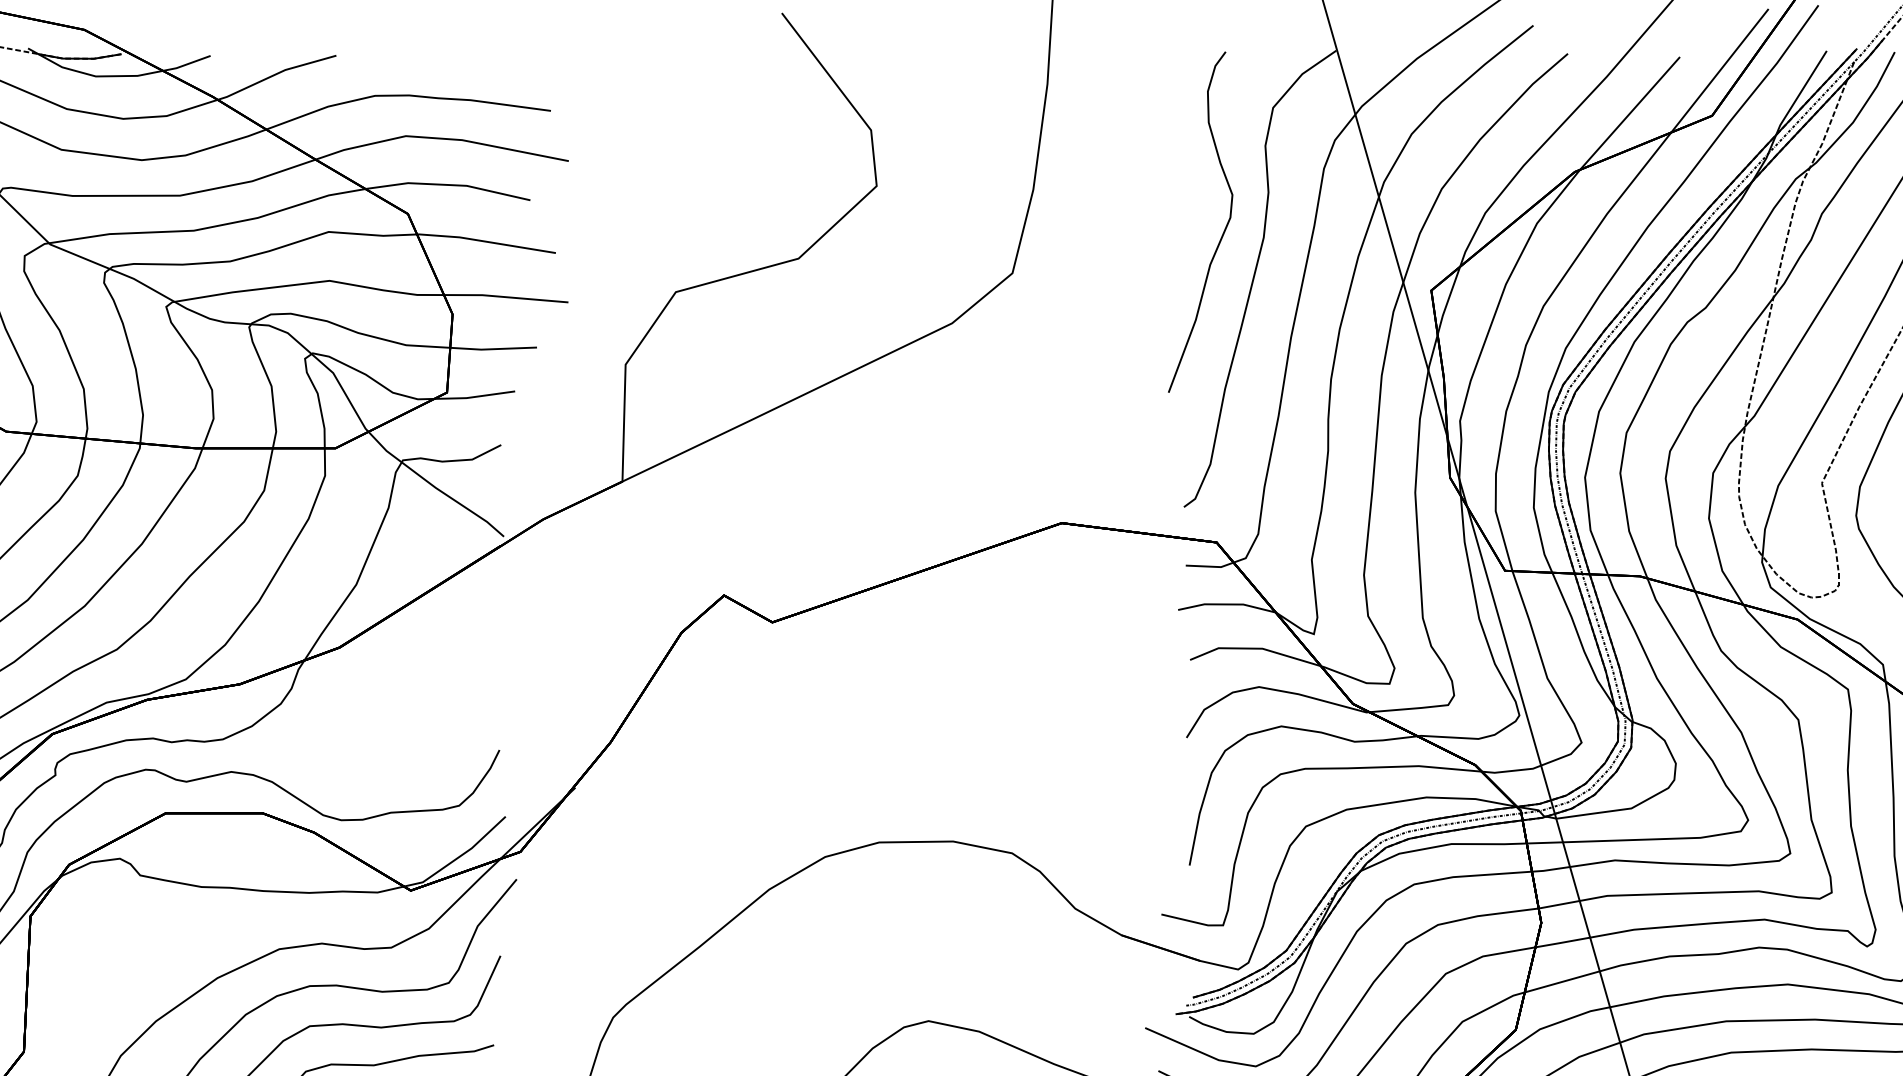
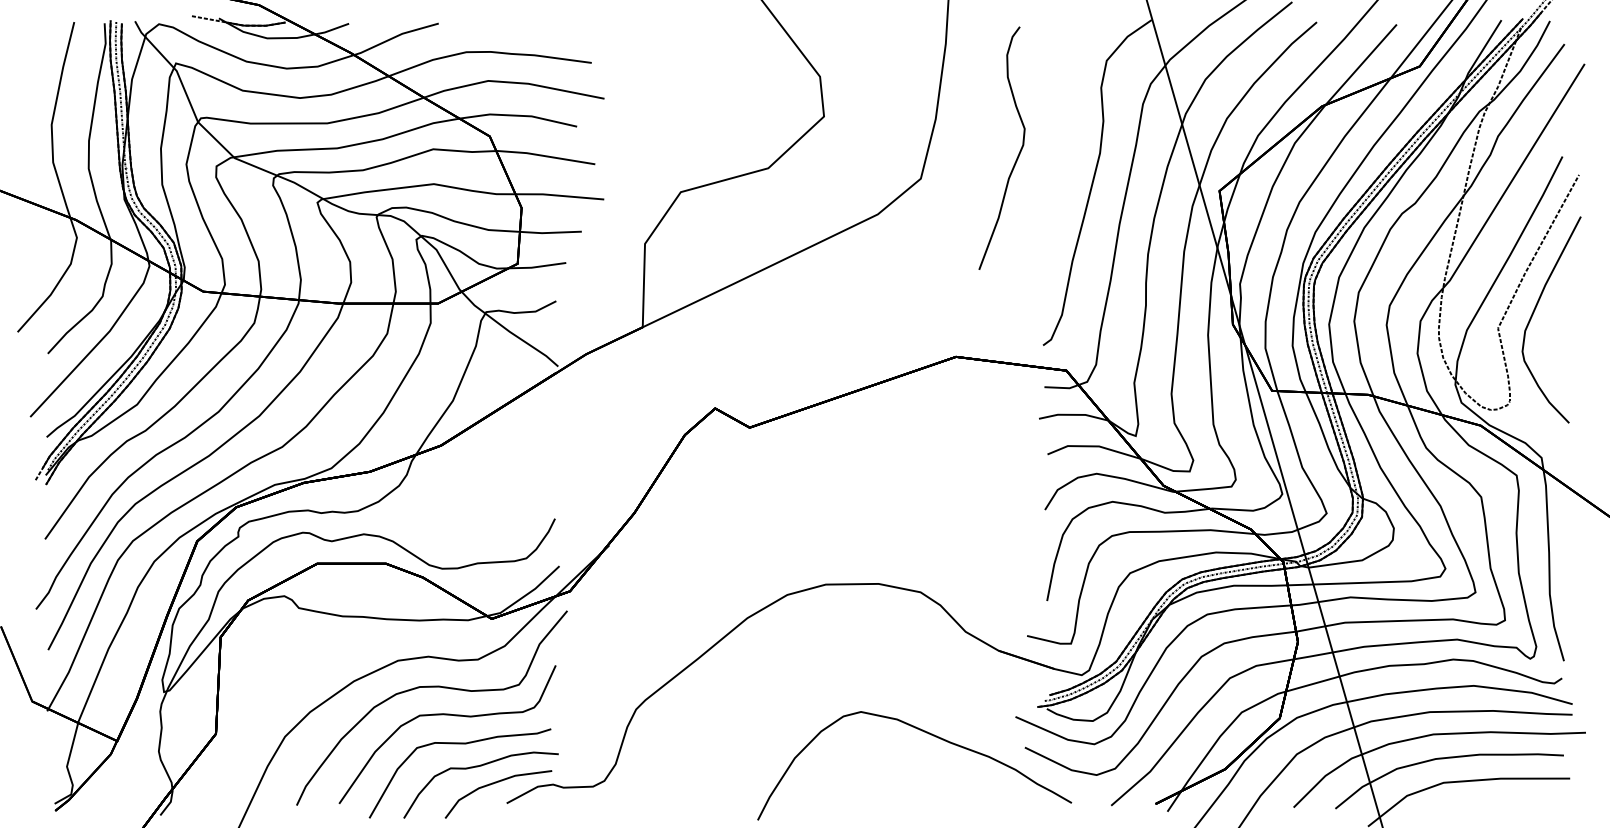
curve: (1222, 232) -> (1017, 155), moved

